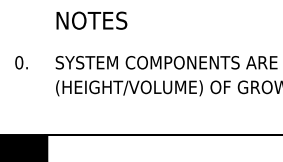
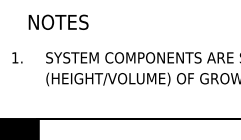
text: (91, 19) -> (58, 21), moved
text: (18, 62) -> (14, 57), 0. -> 1.

